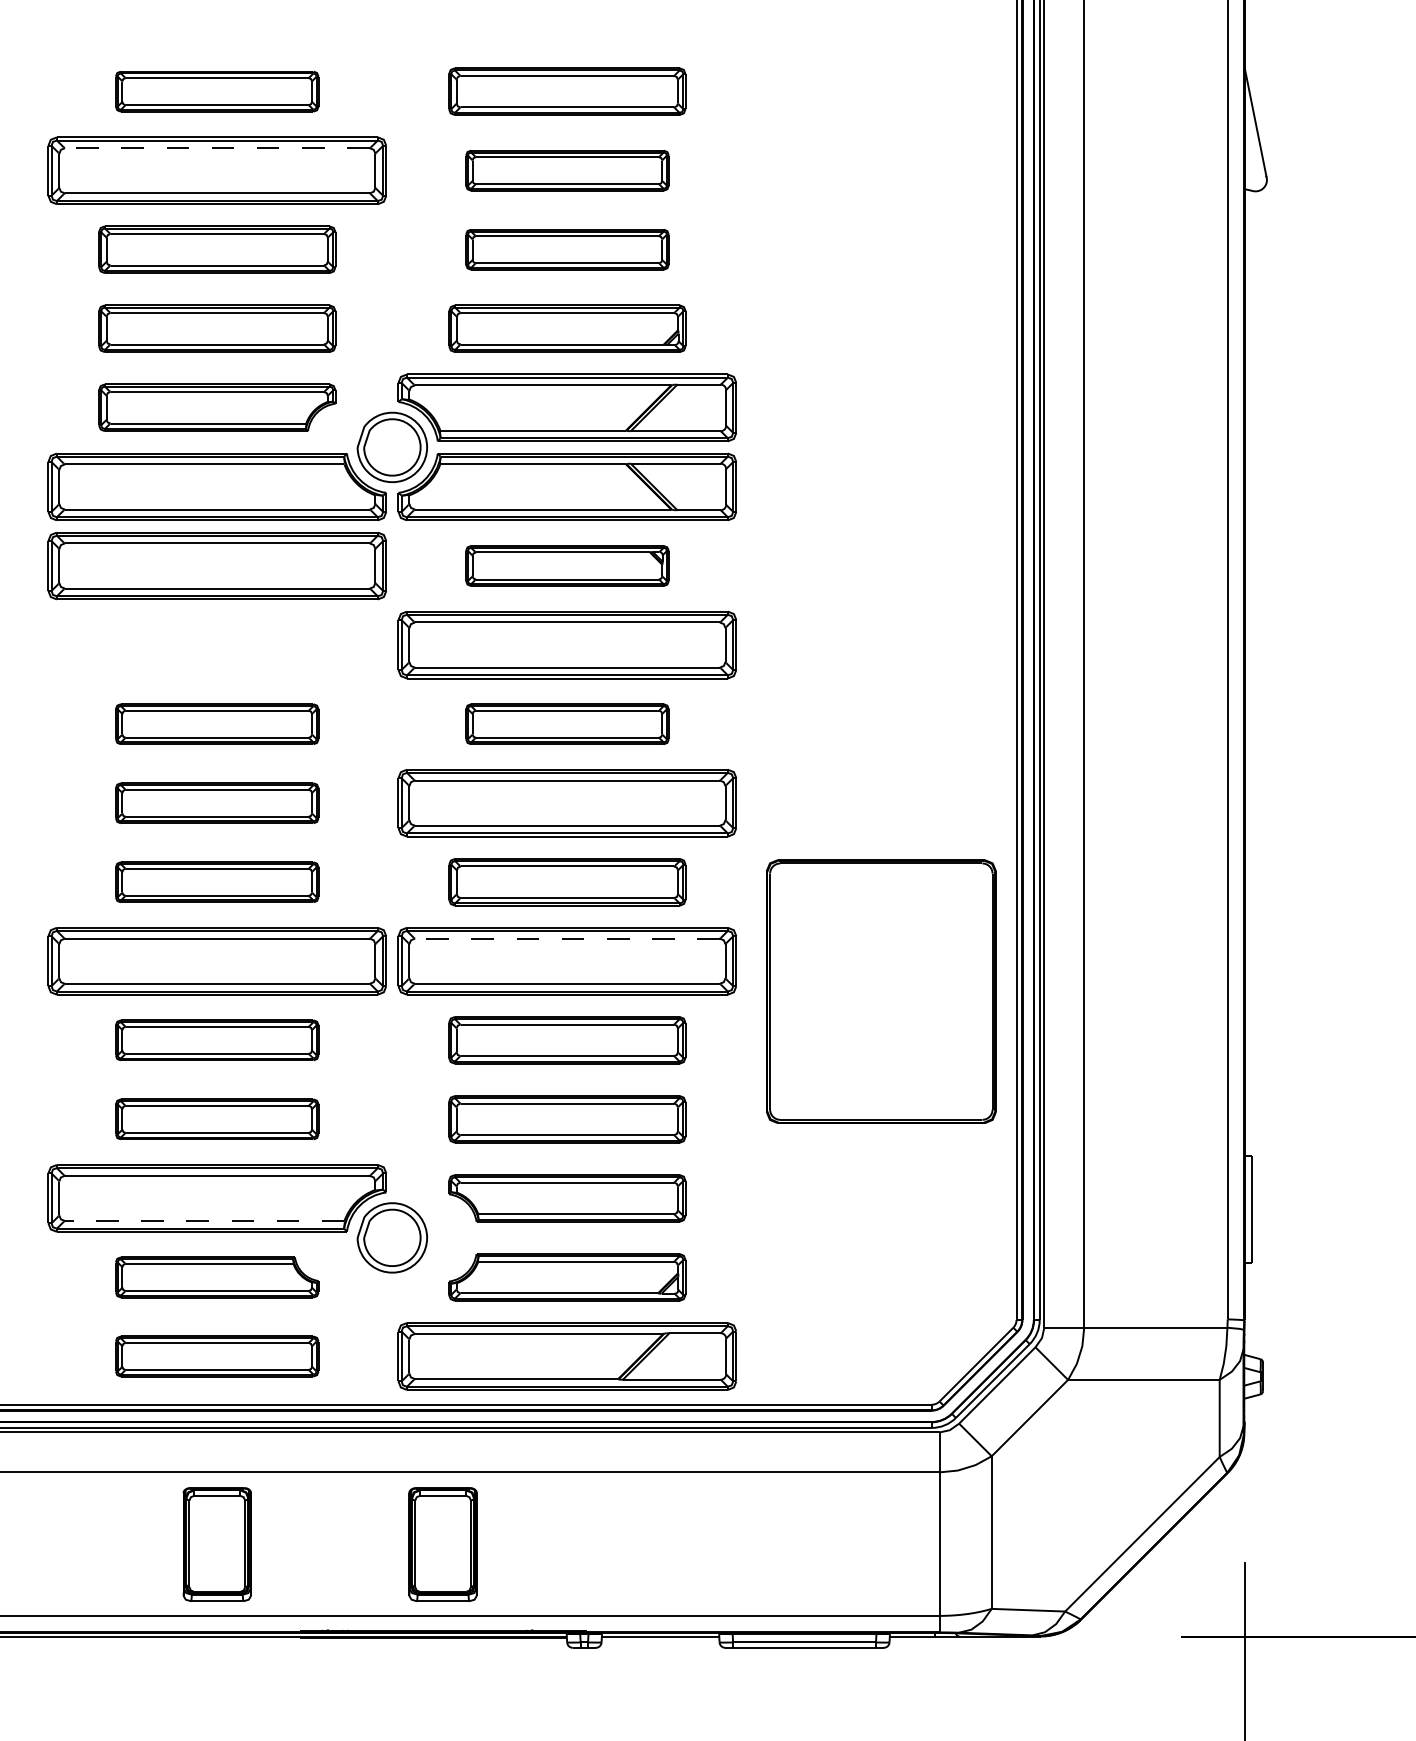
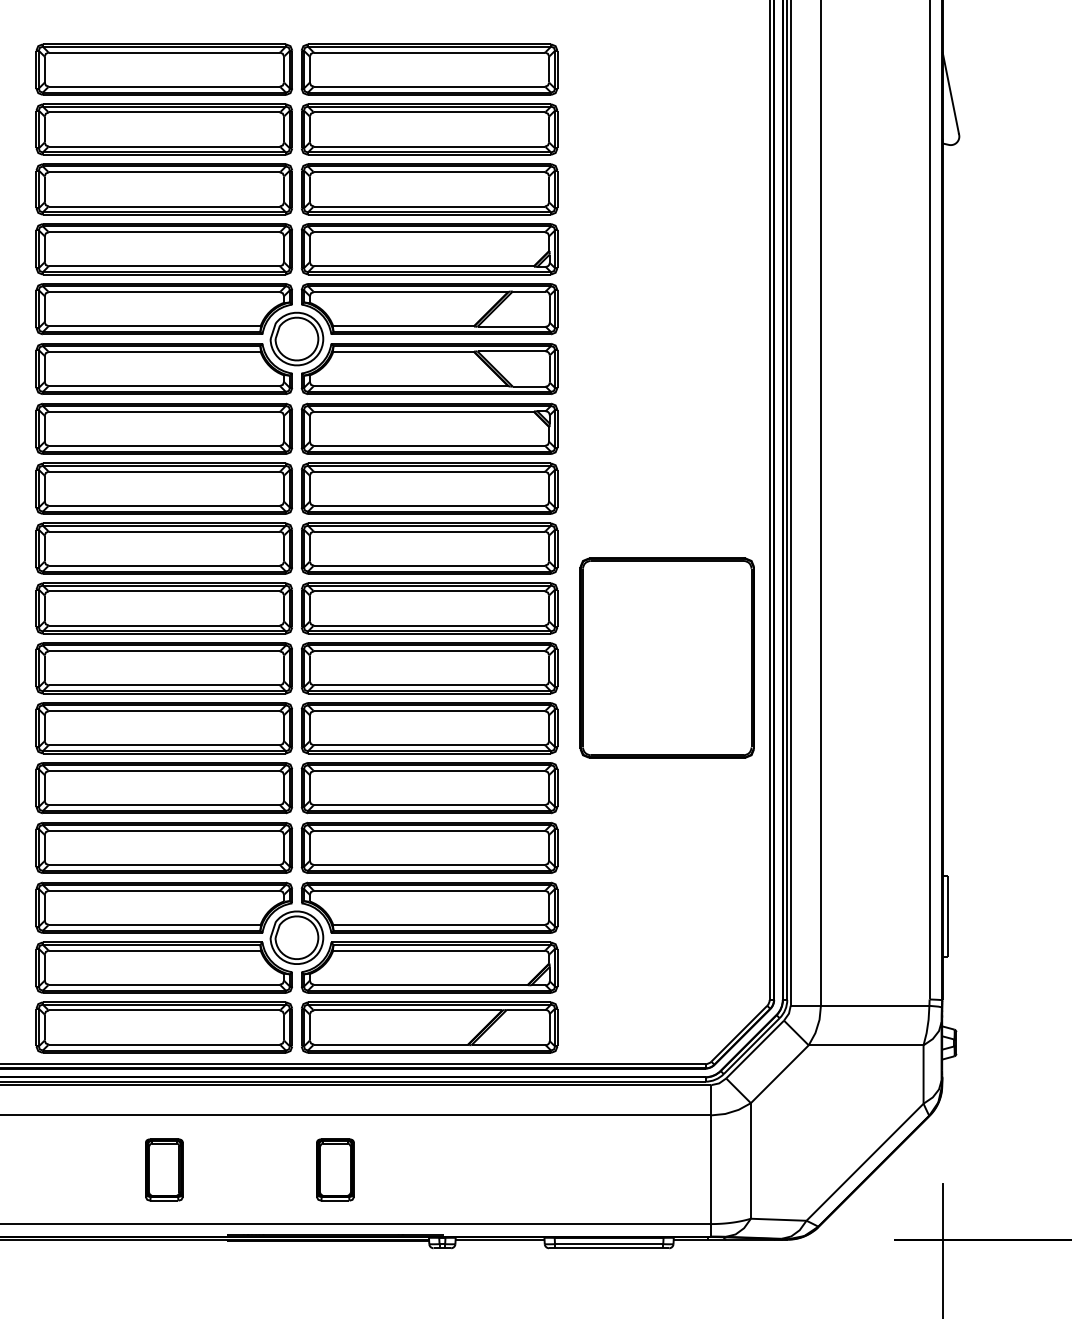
part: (216, 91) -> (163, 69), size x1.67
part: (566, 91) -> (428, 69), size x1.43
line: (216, 148) -> (163, 112), dashed -> solid
part: (567, 170) -> (429, 129), size x1.67
part: (216, 249) -> (163, 189), size x1.43
part: (567, 249) -> (429, 189), size x1.67
part: (216, 328) -> (163, 248), size x1.43
part: (567, 328) -> (429, 248), size x1.43
part: (216, 407) -> (163, 308), size x1.43
part: (567, 565) -> (429, 428), size x1.67
part: (216, 645) -> (163, 489), added
part: (216, 724) -> (163, 548), size x1.67
part: (567, 724) -> (429, 548), size x1.67
part: (216, 803) -> (163, 608), size x1.67
part: (216, 882) -> (163, 668), size x1.67
part: (567, 882) -> (429, 668), size x1.43
line: (566, 938) -> (428, 711), dashed -> solid
part: (881, 991) -> (667, 657), moved
part: (216, 1040) -> (163, 788), size x1.67
part: (566, 1040) -> (428, 788), size x1.43
part: (216, 1119) -> (163, 848), size x1.67
part: (566, 1119) -> (428, 848), size x1.43
part: (566, 1198) -> (428, 907), size x1.43
line: (204, 1220) -> (154, 924), dashed -> solid
part: (216, 1277) -> (163, 967), size x1.67
part: (566, 1277) -> (428, 967), size x1.43
part: (216, 1356) -> (163, 1027), size x1.67
part: (217, 1544) -> (164, 1169), size x0.71
part: (443, 1544) -> (335, 1169), size x0.71

